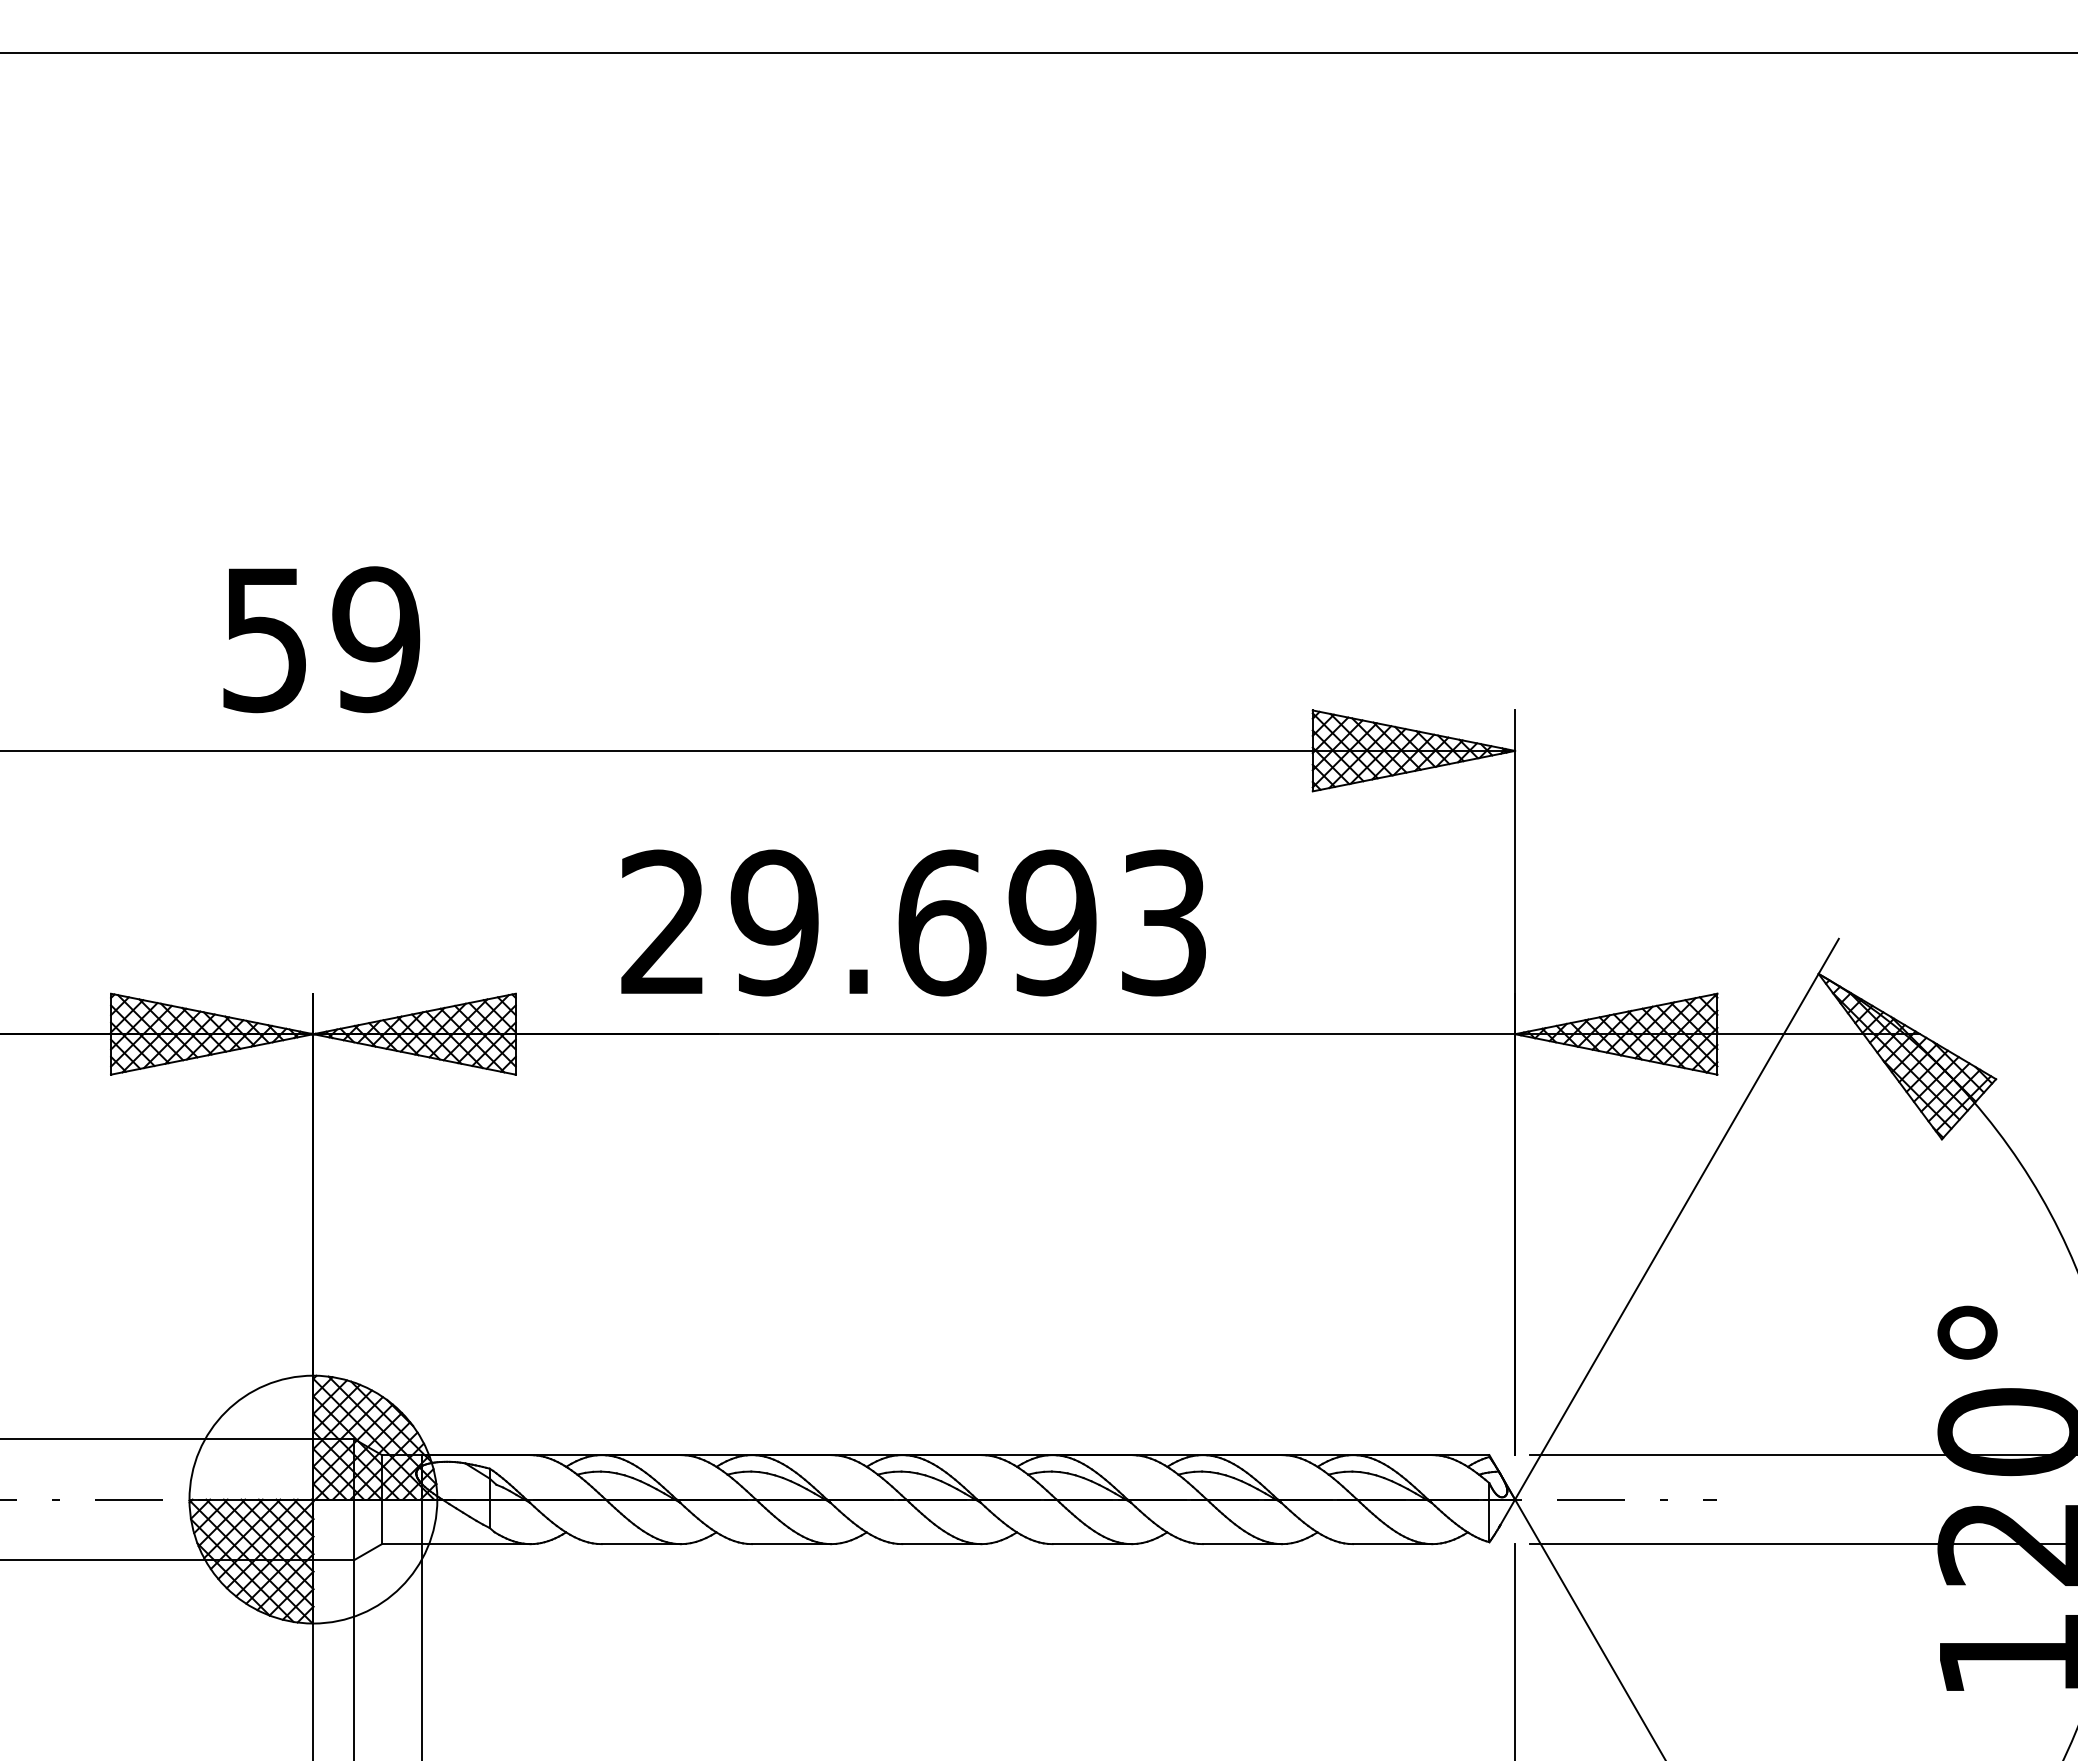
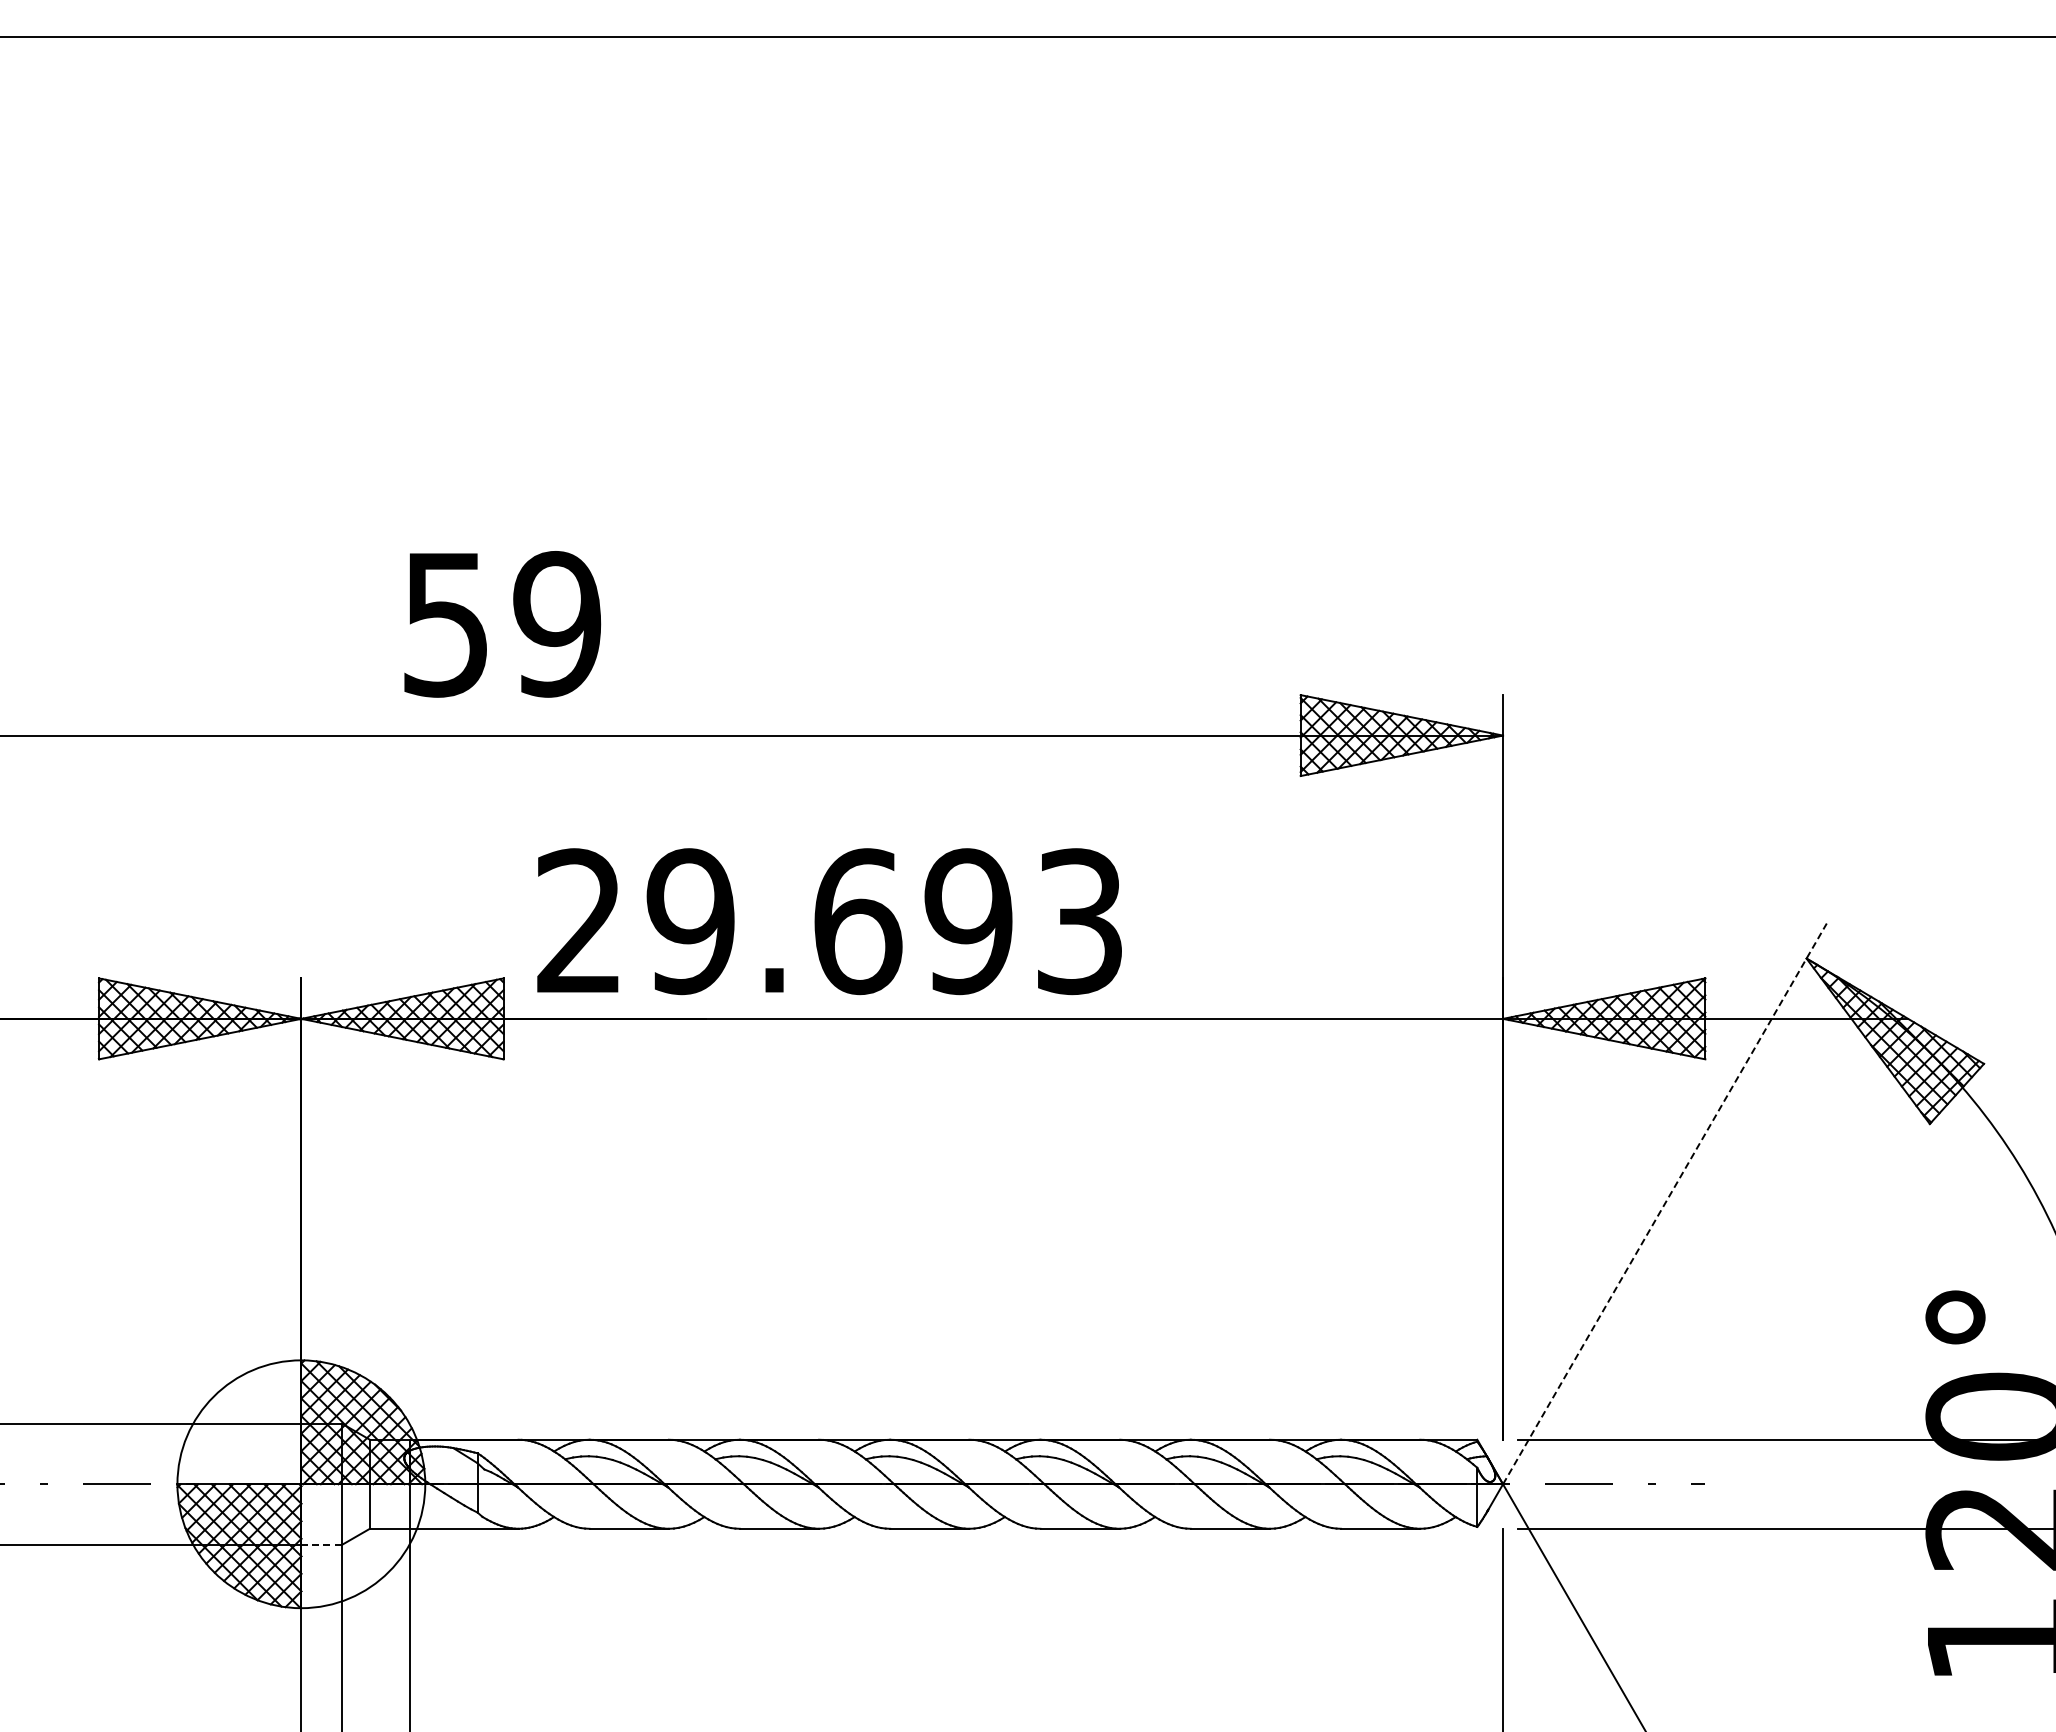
text: (321, 639) -> (502, 624), moved
text: (913, 922) -> (829, 921), moved
line: (1676, 1219) -> (1664, 1204), solid -> dashed
line: (334, 1560) -> (322, 1545), solid -> dashed

